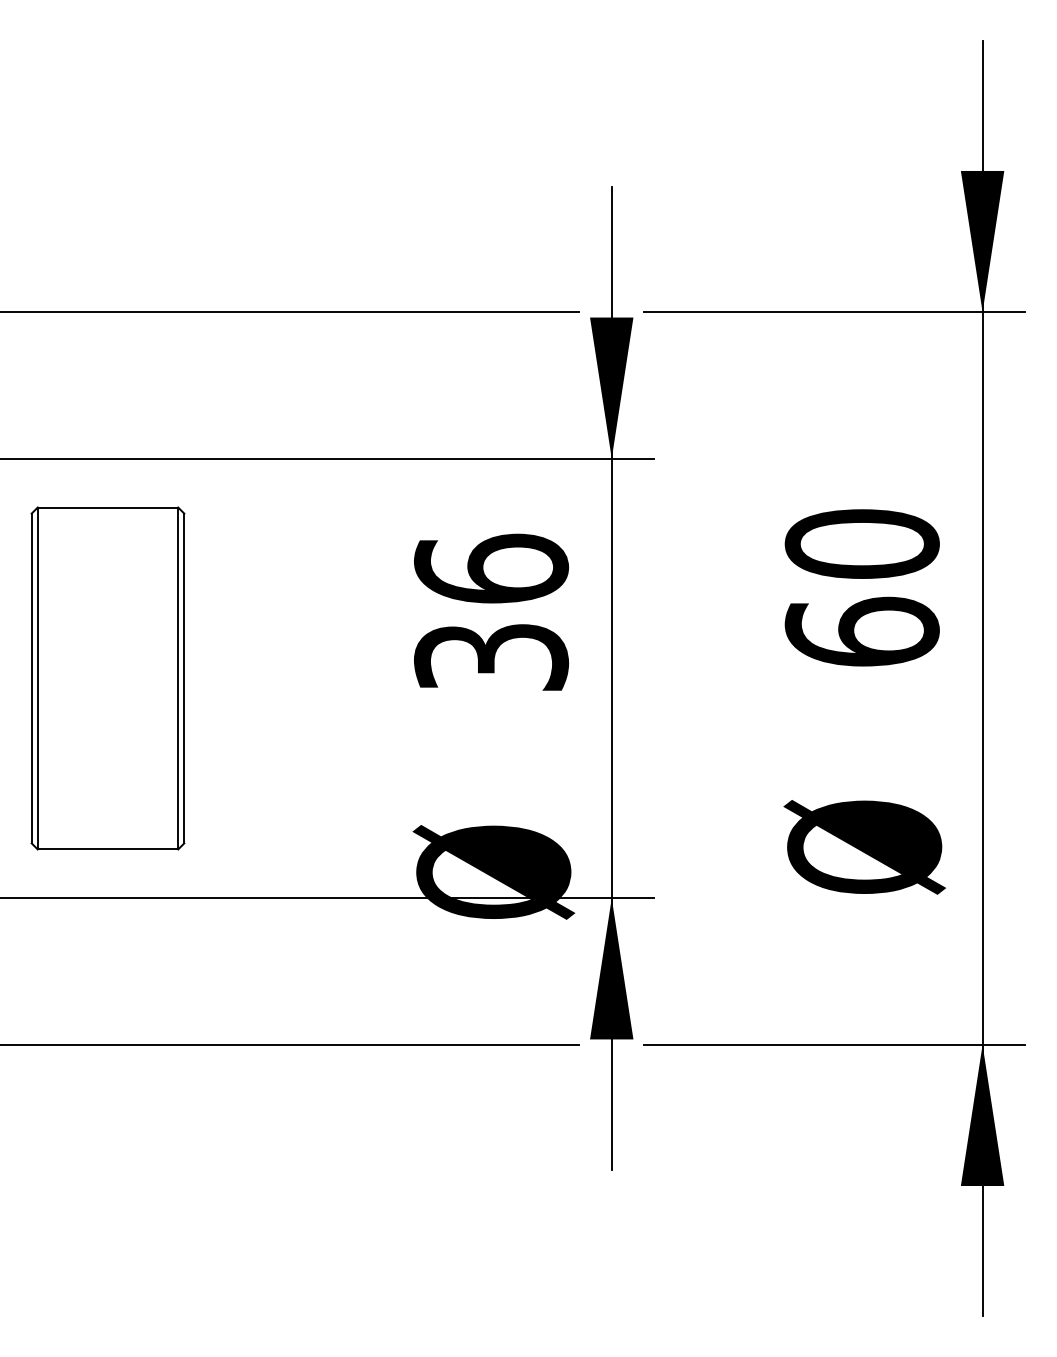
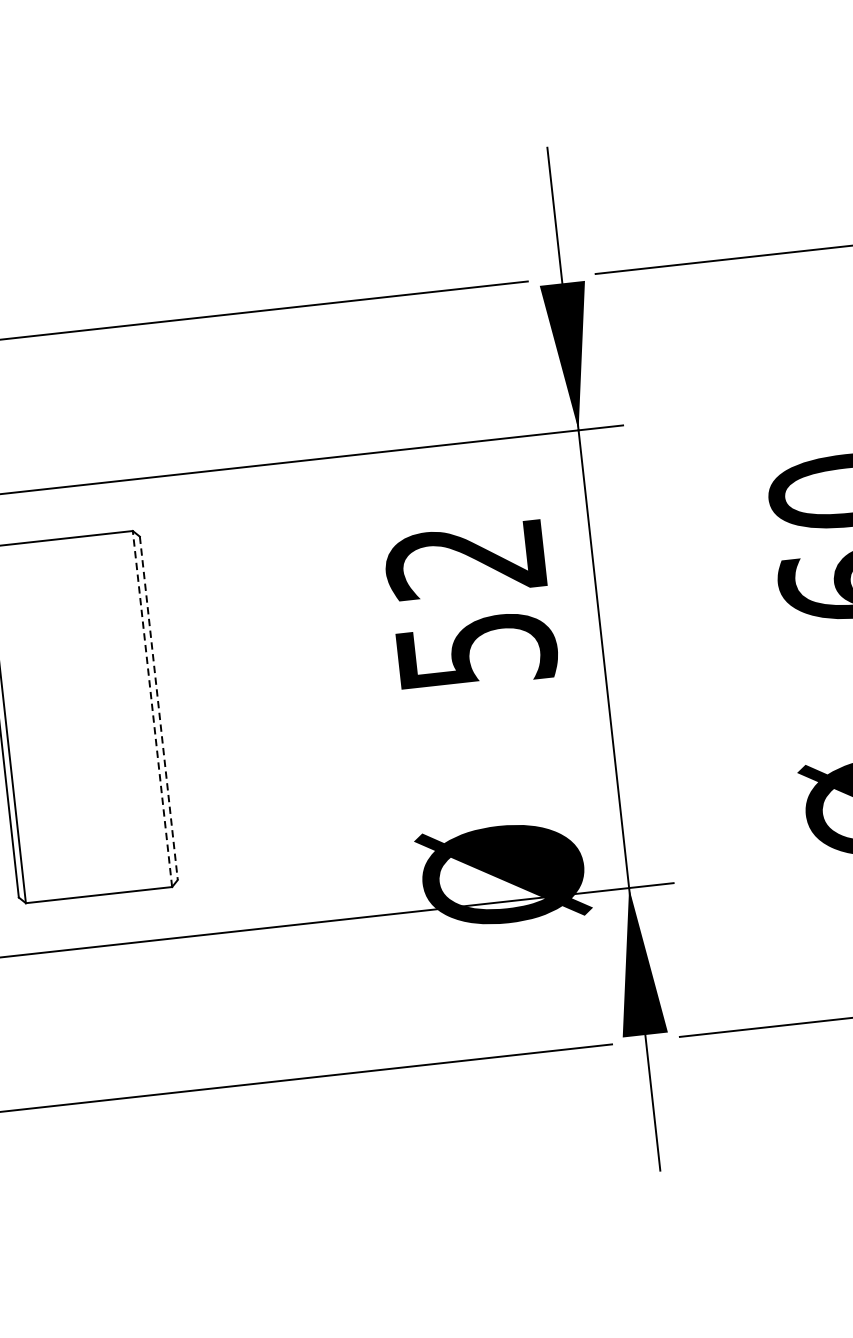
text: (491, 611) -> (470, 603), 36 -> 52
line: (178, 678) -> (152, 709), solid -> dashed
line: (184, 678) -> (159, 708), solid -> dashed

